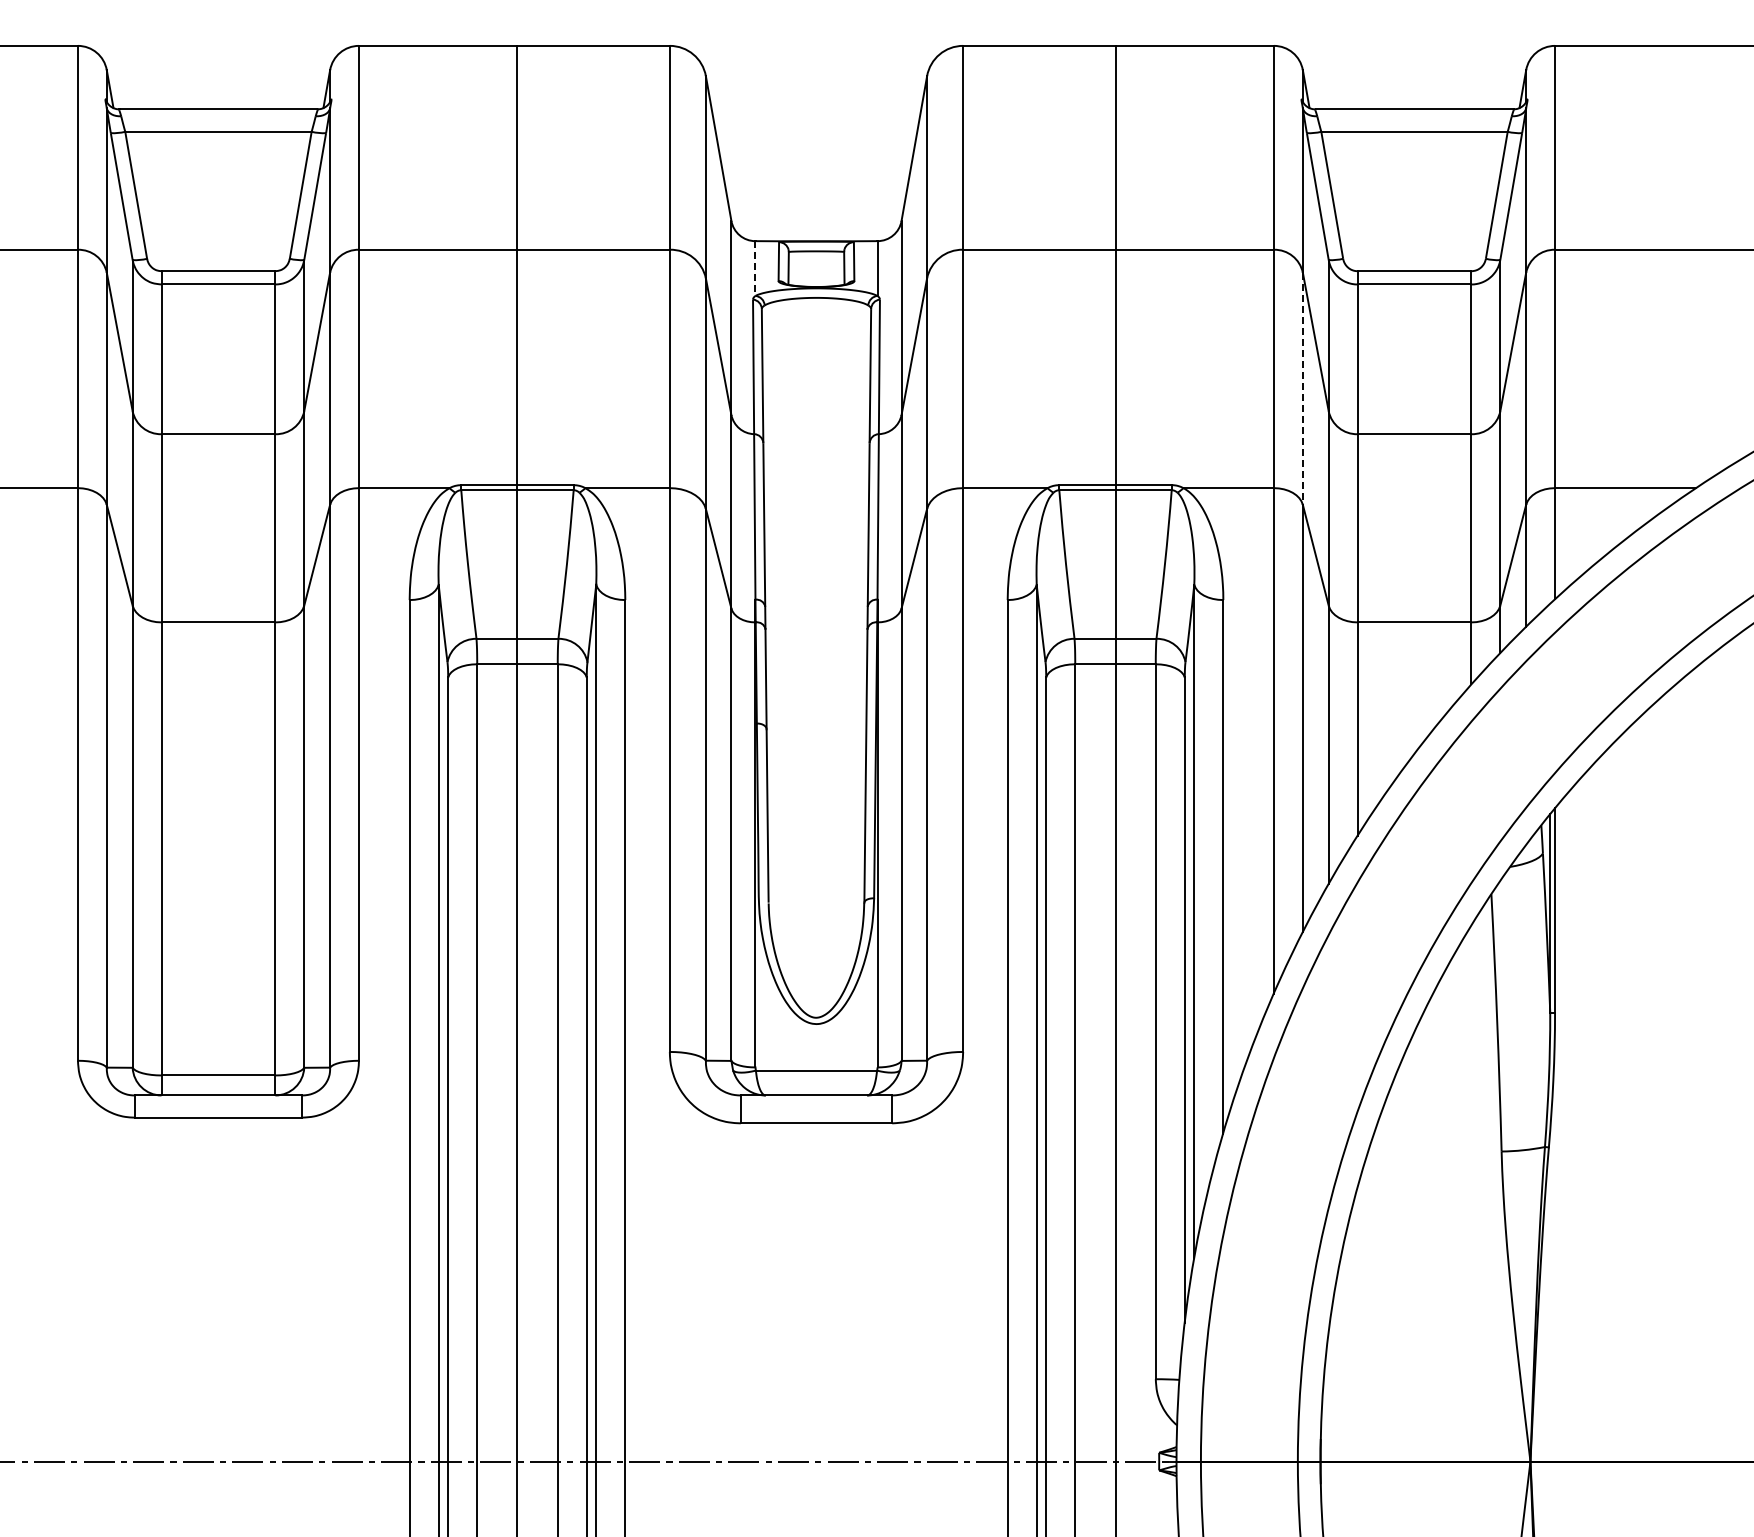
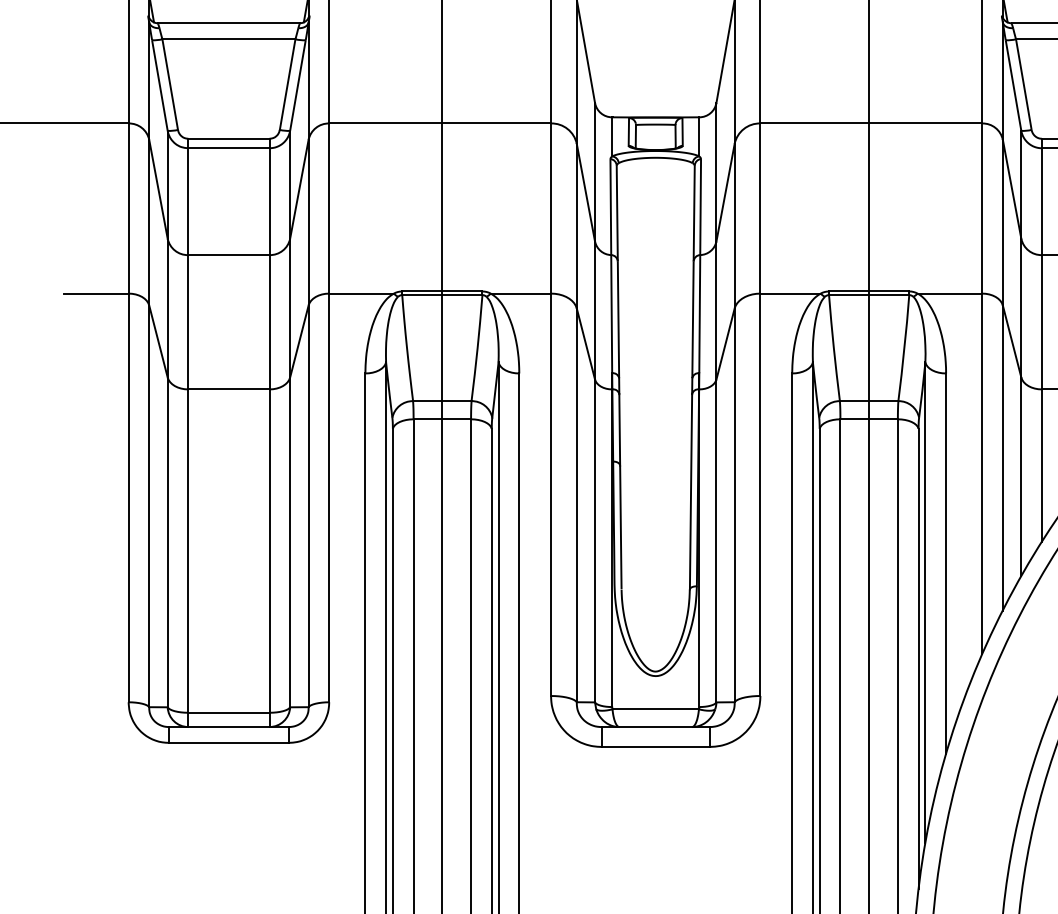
line: (755, 269) -> (612, 137), dashed -> solid
line: (1302, 389) -> (1002, 223), dashed -> solid

